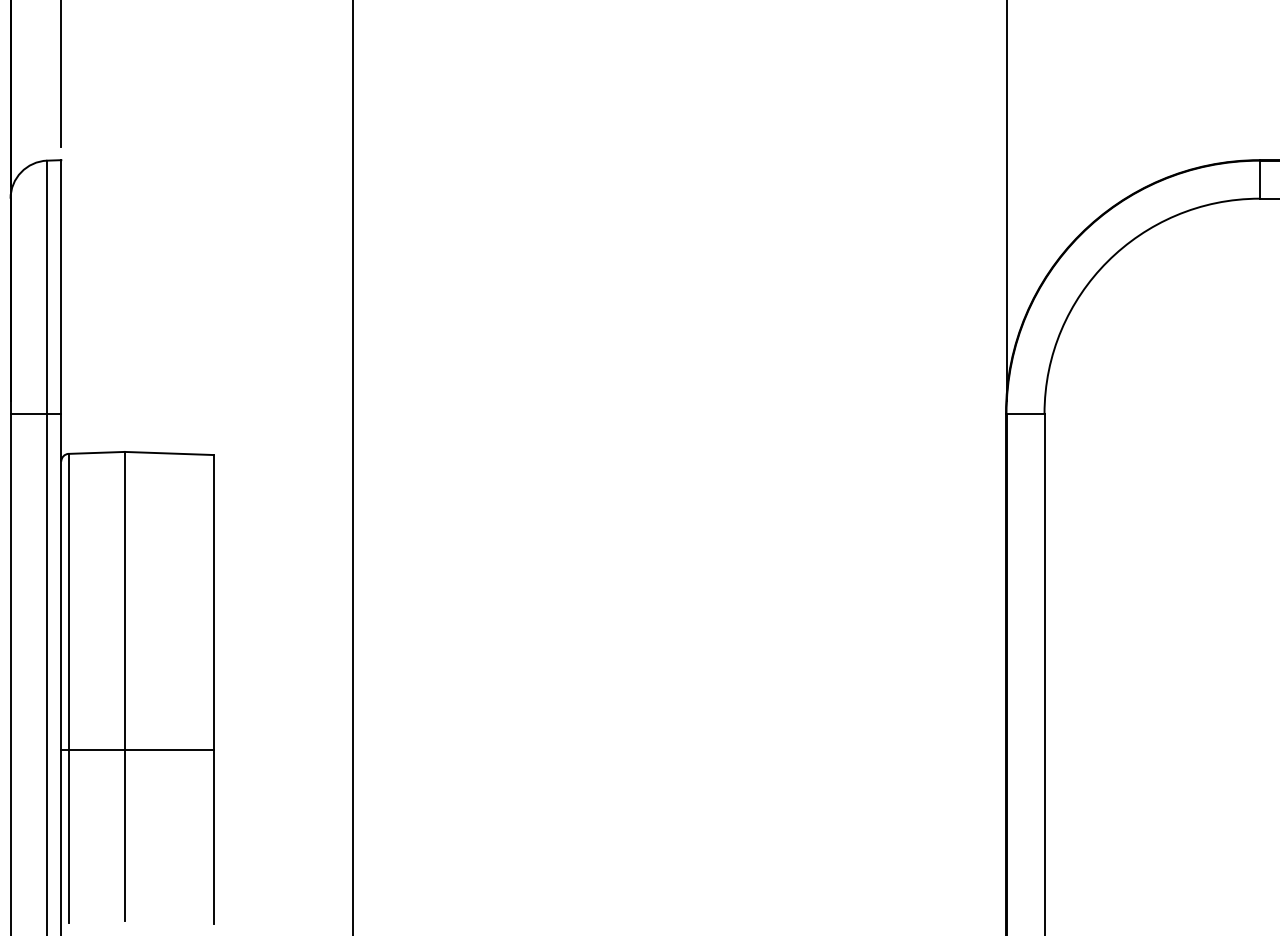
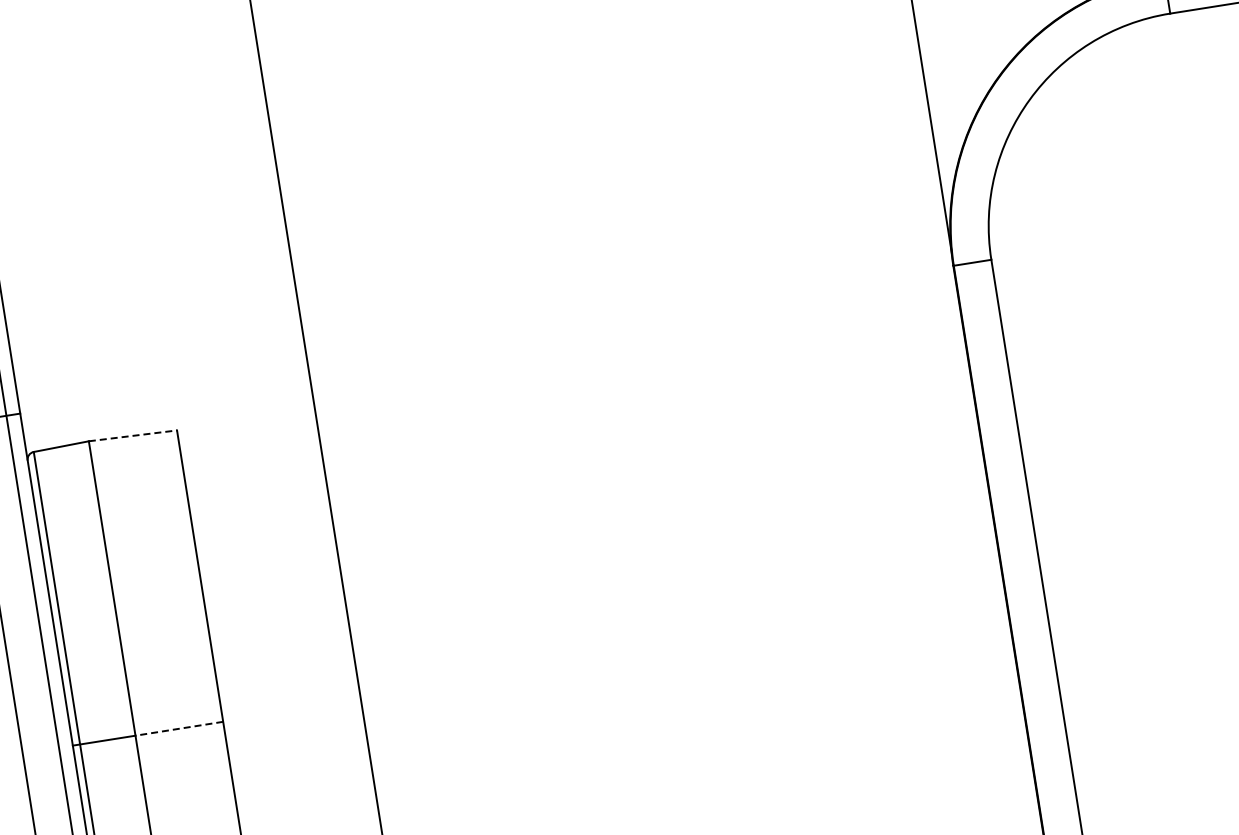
line: (169, 453) -> (133, 435), solid -> dashed
line: (168, 750) -> (178, 729), solid -> dashed

